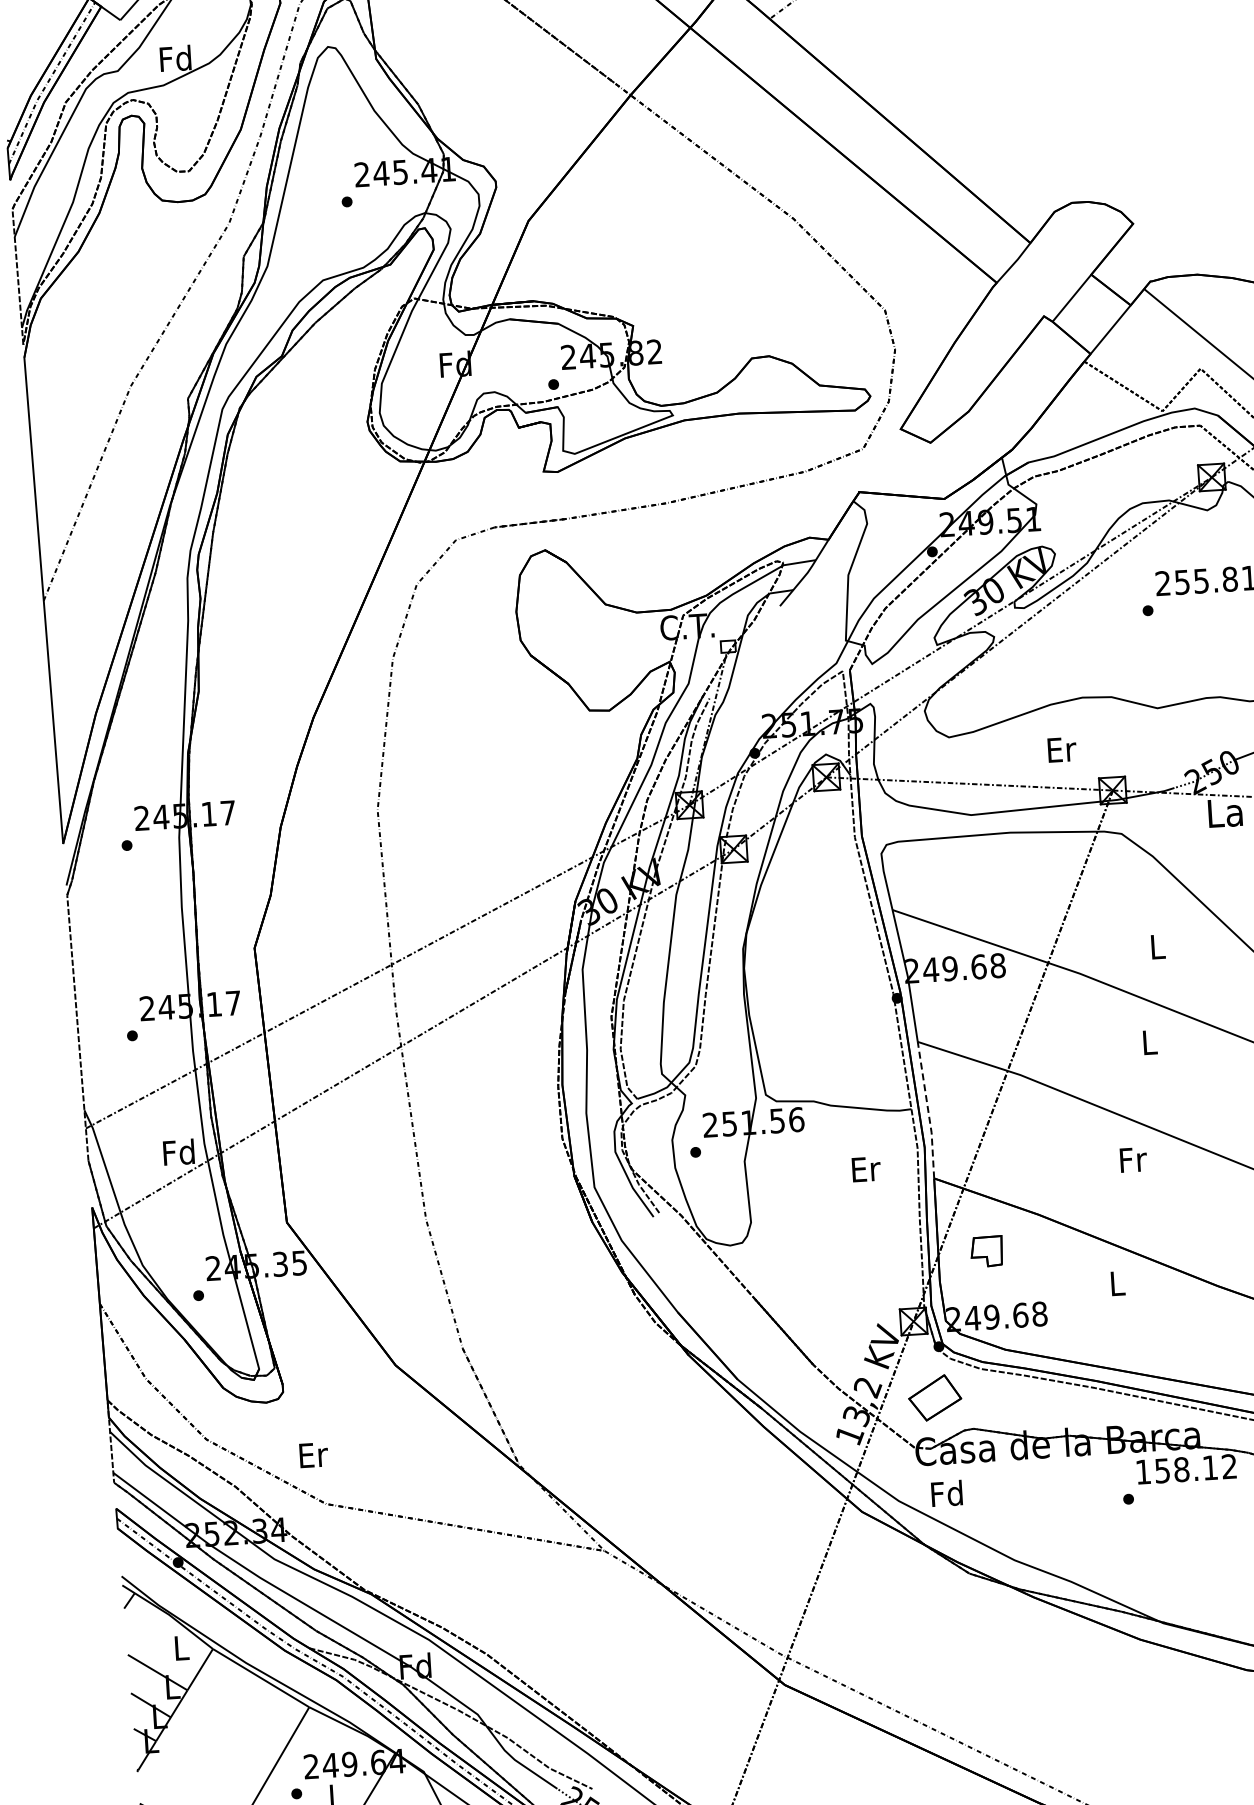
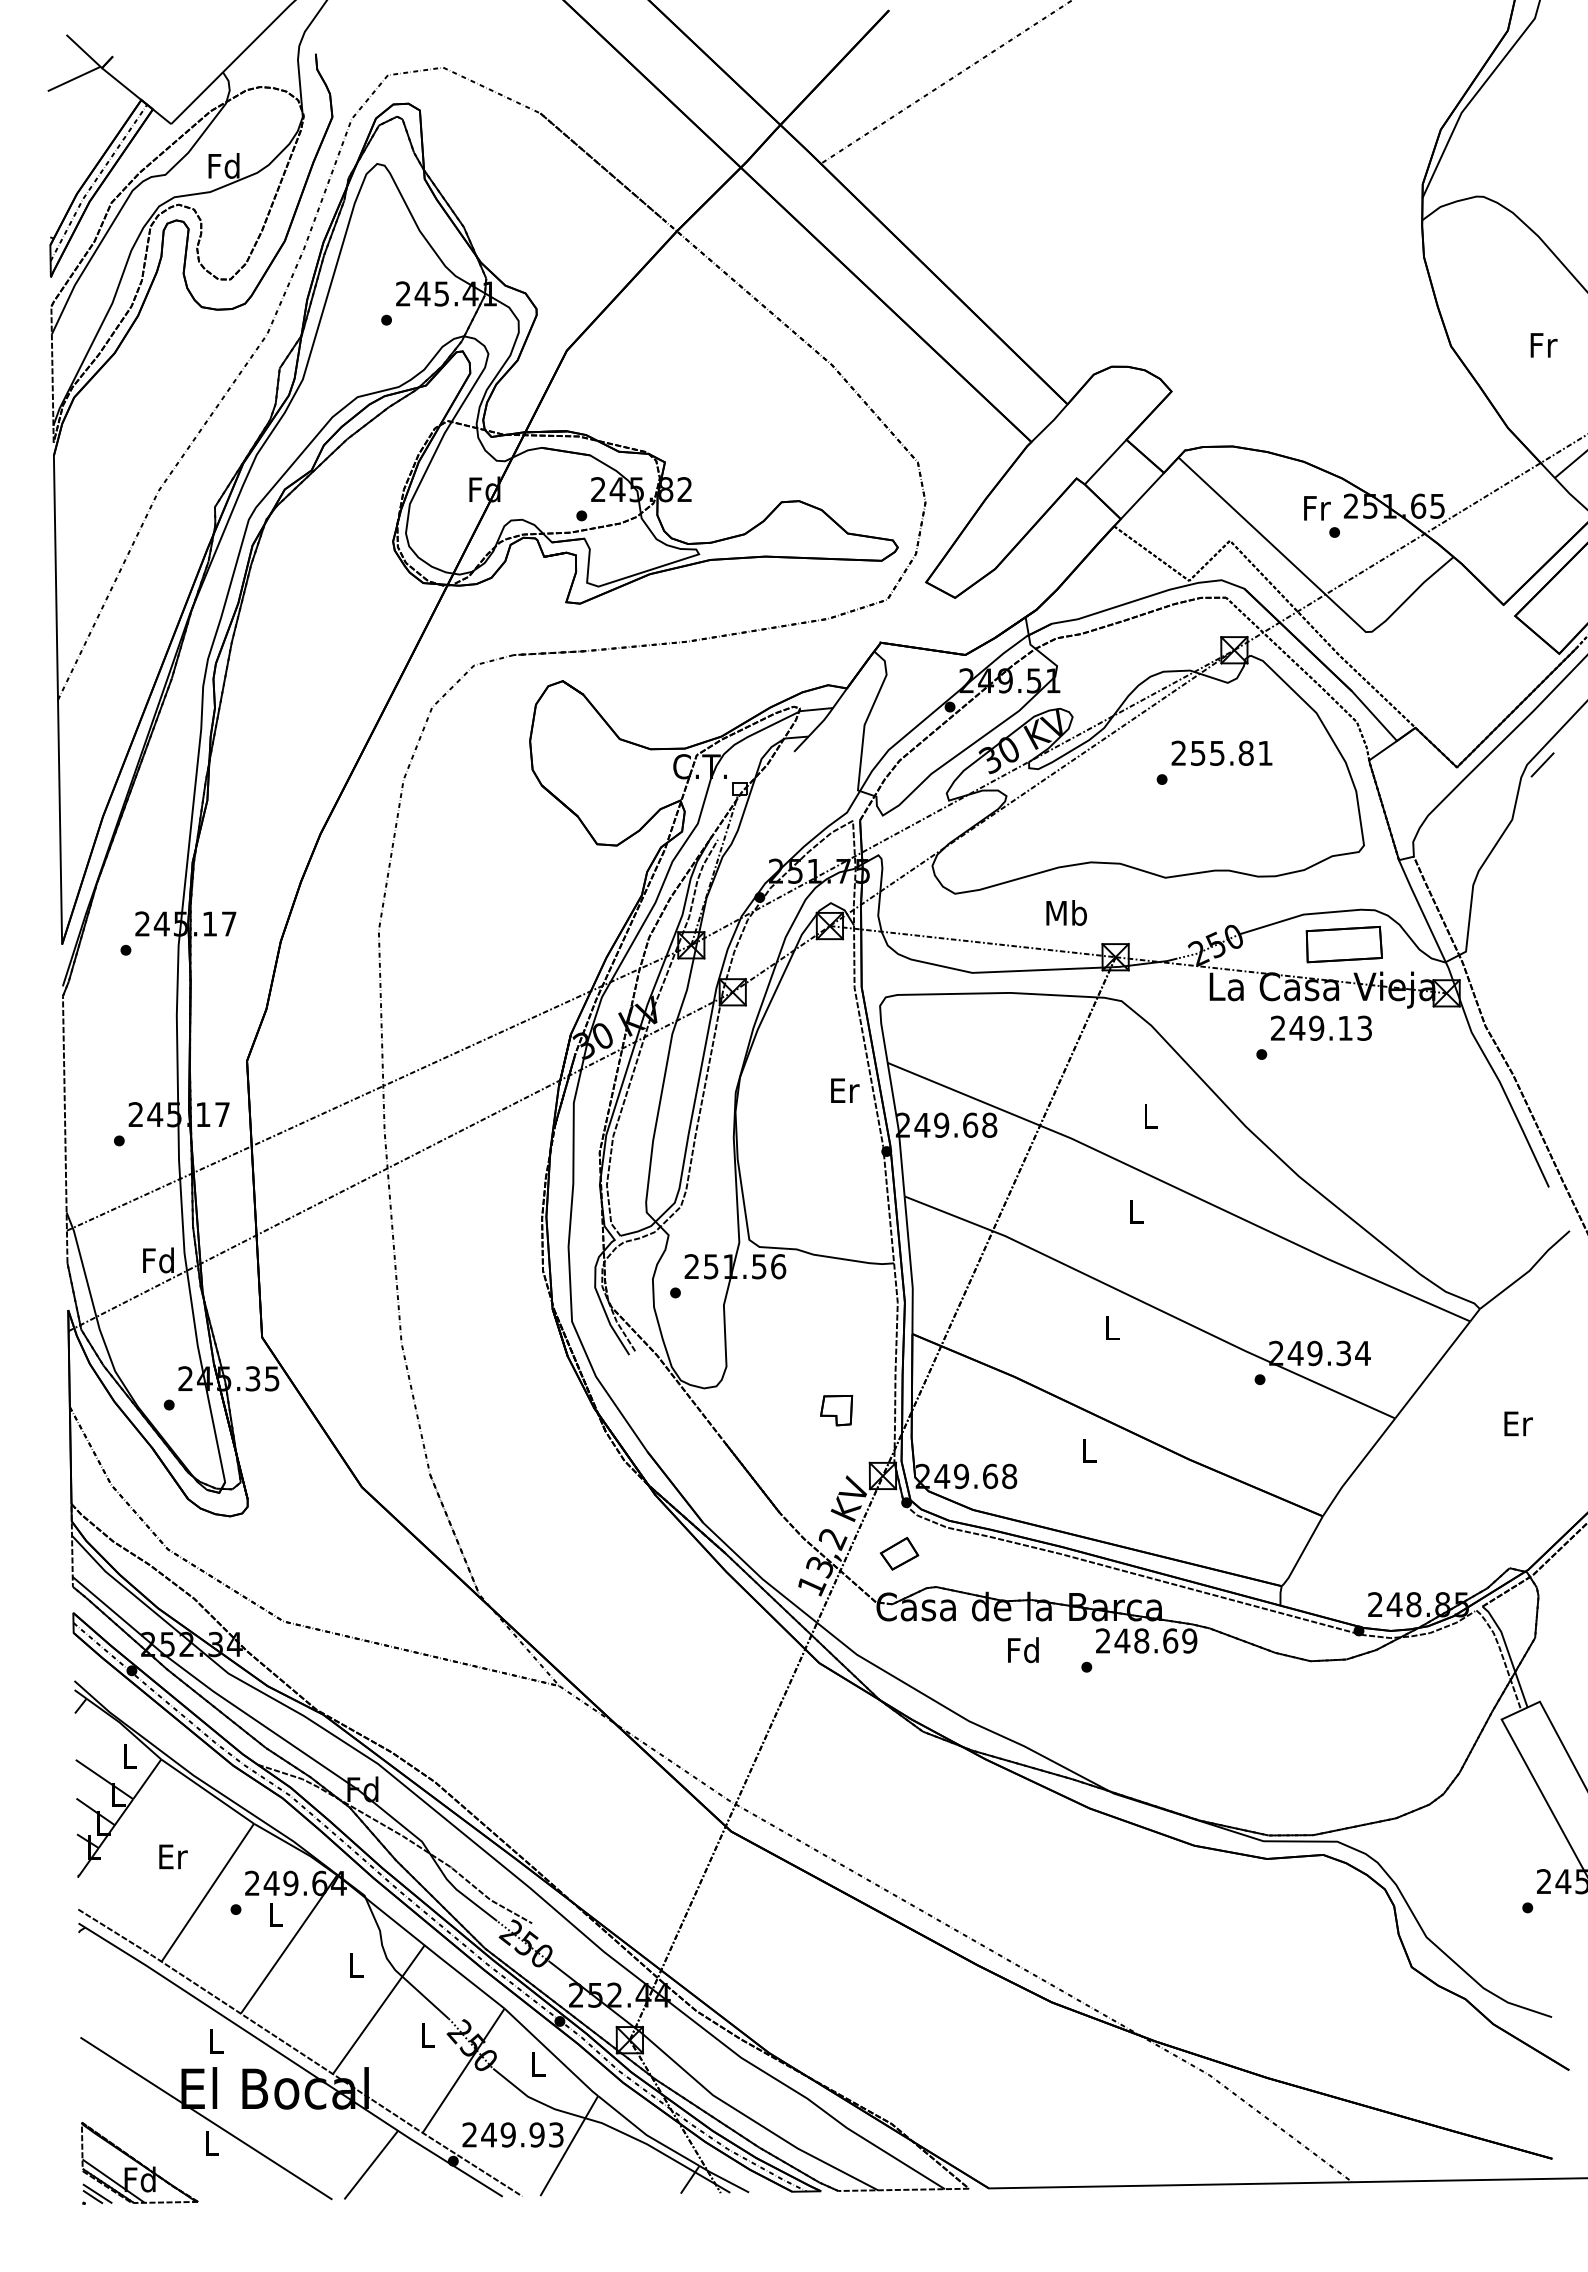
text: (1061, 749) -> (1066, 912), Er -> Mb
line: (927, 1110) -> (910, 1265), dashed -> solid
text: (1132, 1159) -> (1112, 1327), Fr -> L
text: (866, 1169) -> (845, 1090), moved
part: (986, 1251) -> (836, 1410), moved
part: (935, 1397) -> (899, 1553), size x0.71
text: (313, 1454) -> (173, 1856), moved
text: (1186, 1468) -> (1146, 1640), 158.12 -> 248.69
text: (947, 1493) -> (1023, 1650), moved

